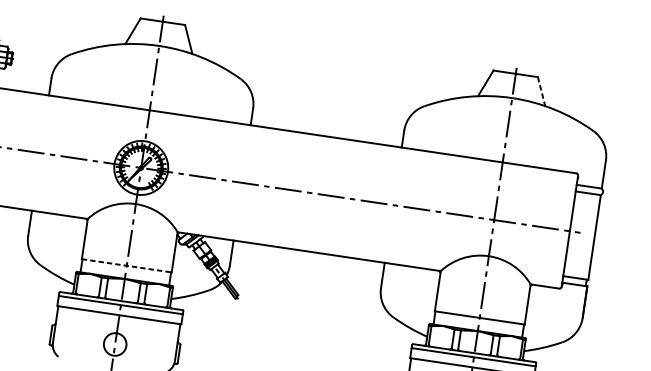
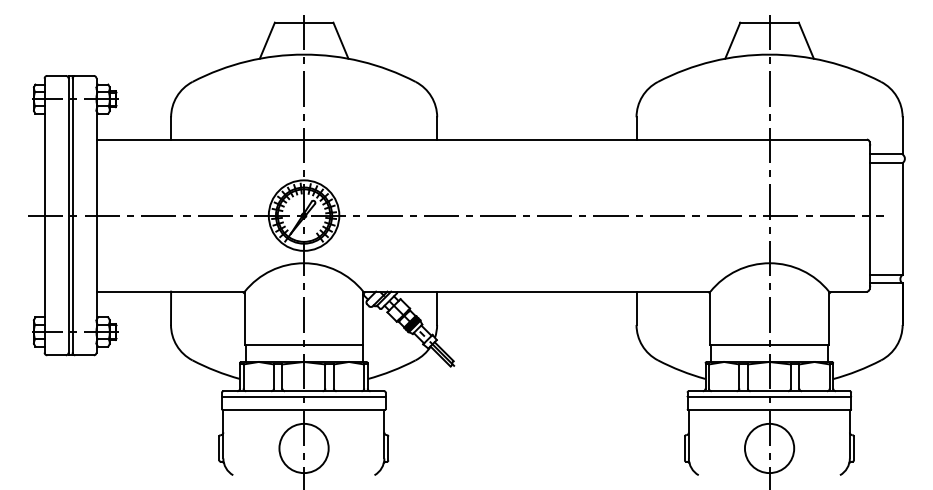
line: (541, 91) -> (806, 40), dashed -> solid
line: (127, 265) -> (304, 344), dashed -> solid
circle: (114, 344) -> (303, 448), size x1.67

